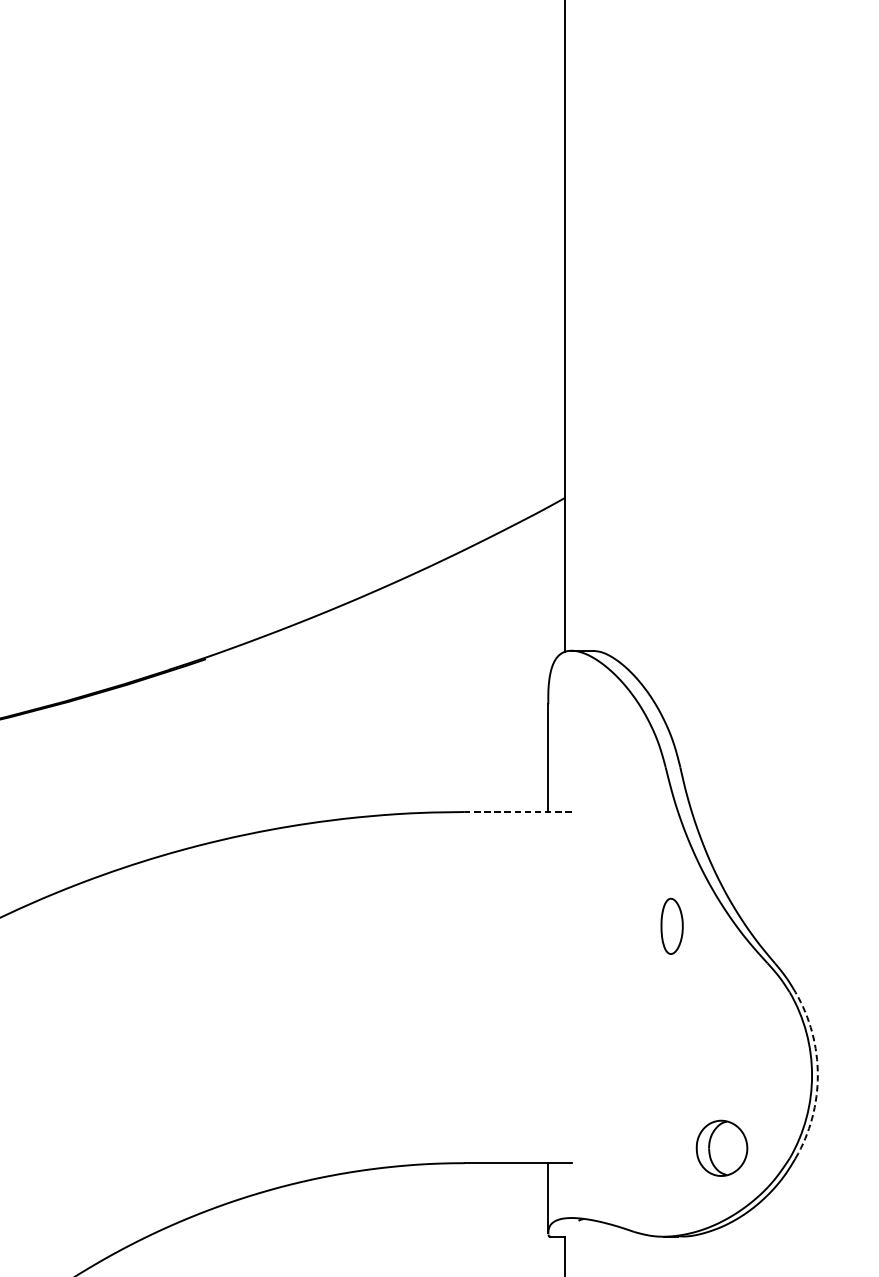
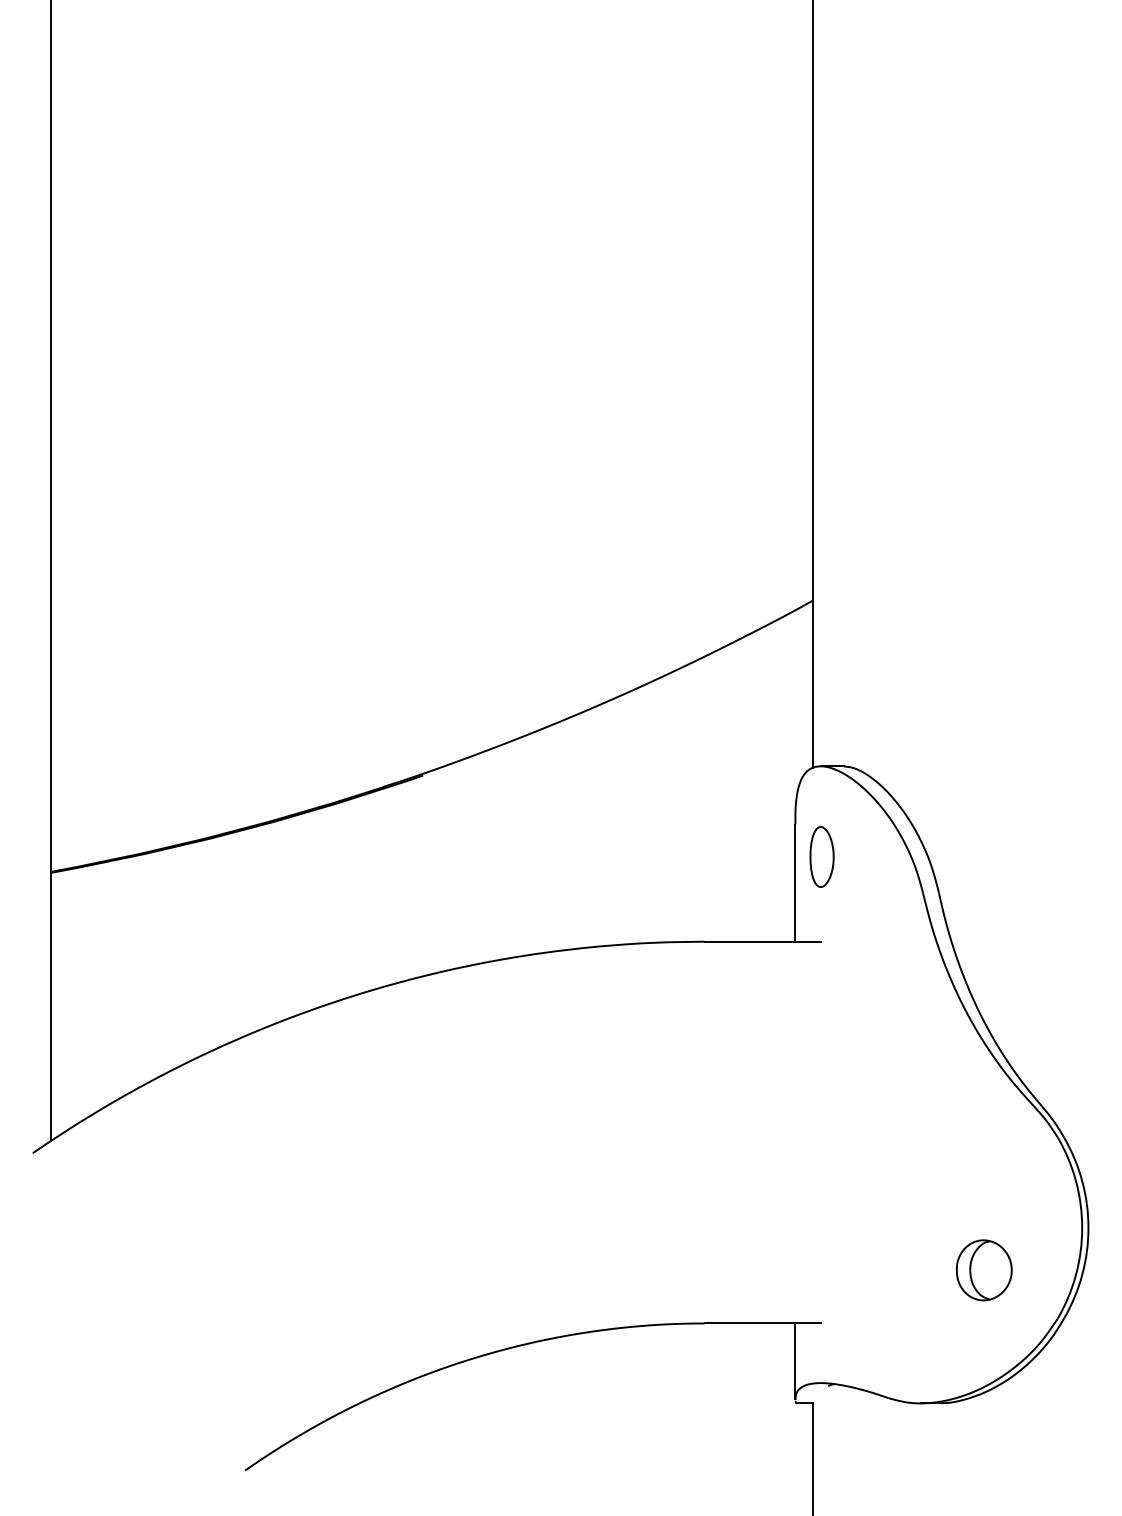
line: (518, 811) -> (762, 941), dashed -> solid
part: (671, 925) -> (821, 856), moved
arc: (817, 1075) -> (1088, 1228), dashed -> solid
part: (722, 1148) -> (984, 1270), moved

